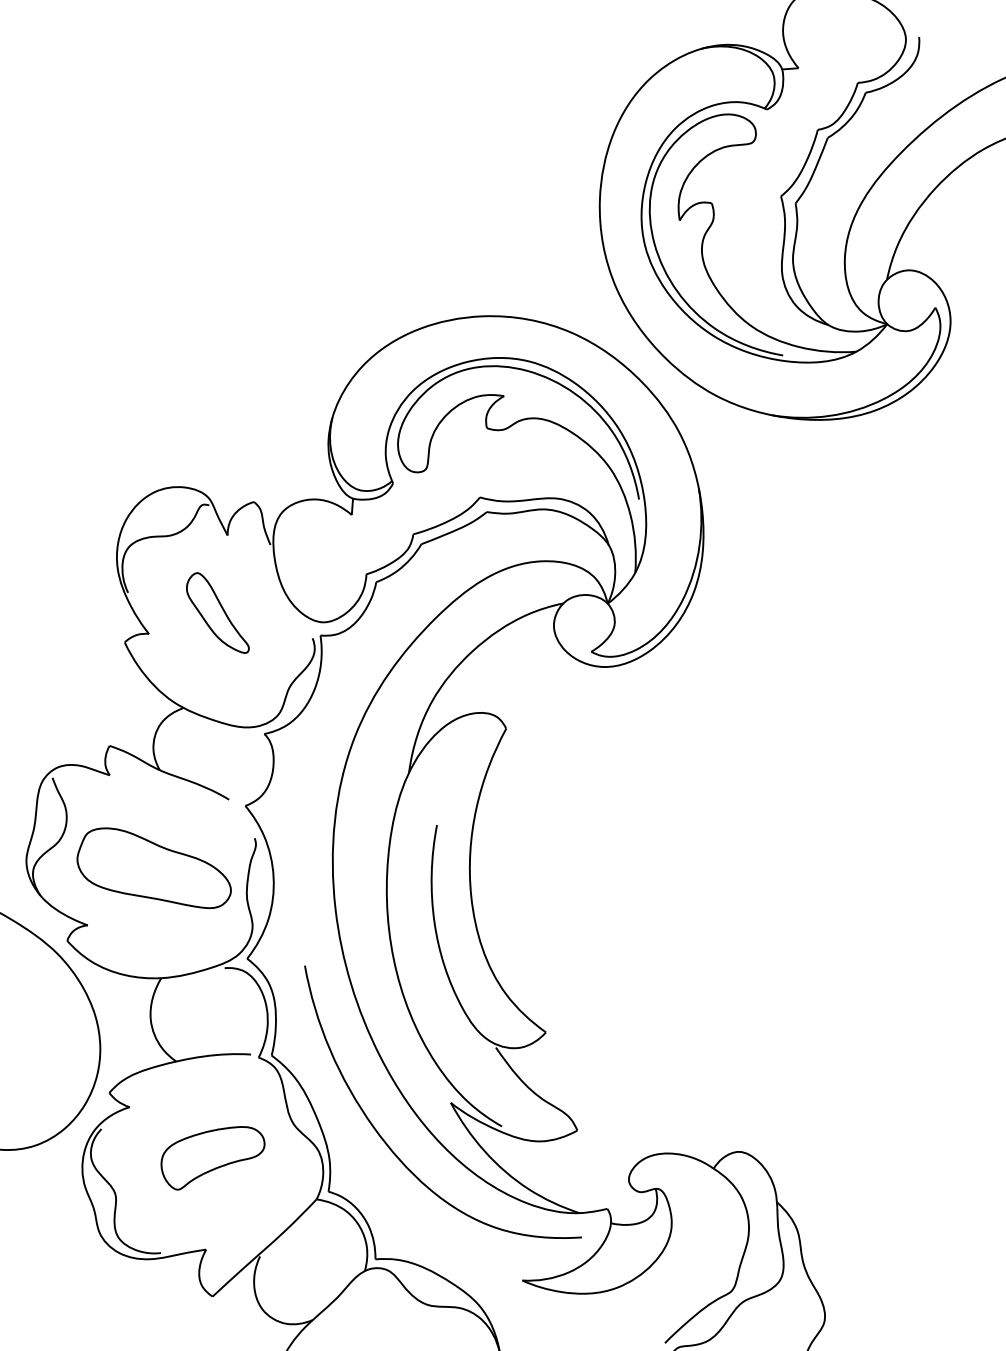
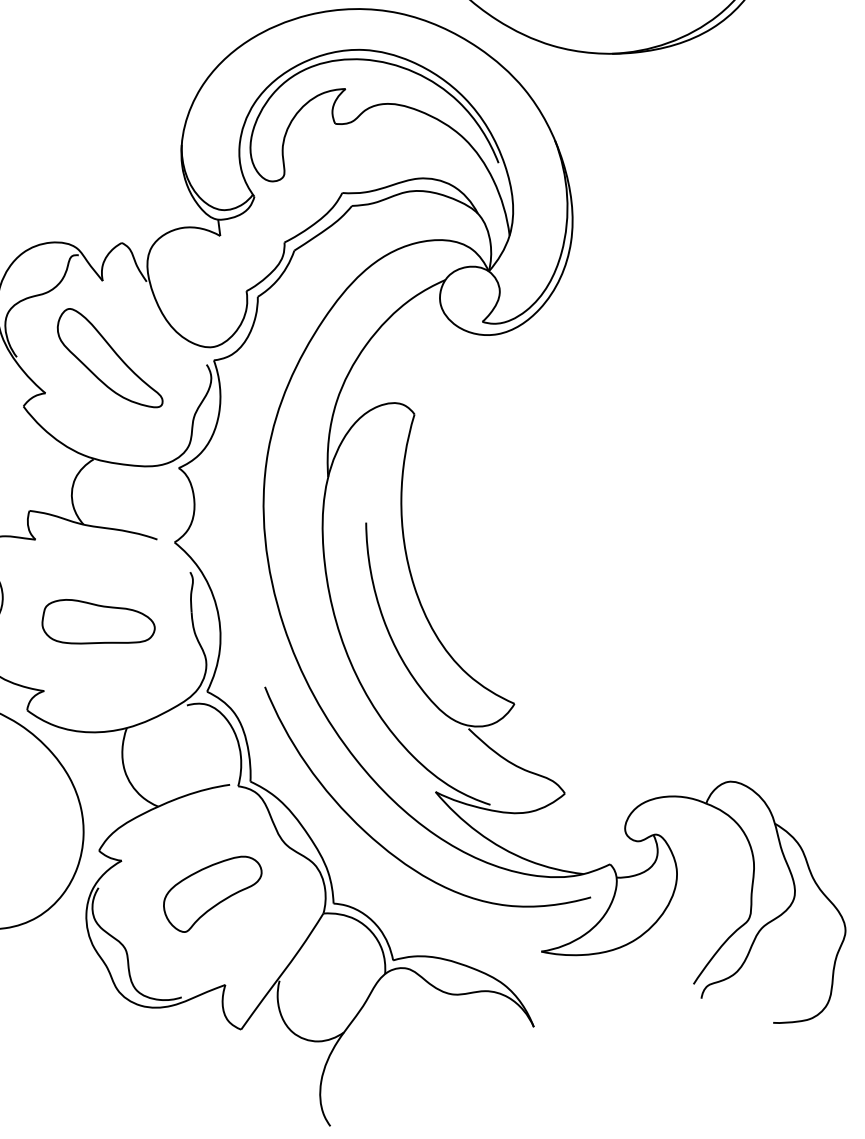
part: (217, 612) -> (108, 358), size x1.43
part: (153, 867) -> (96, 621), size x0.71

